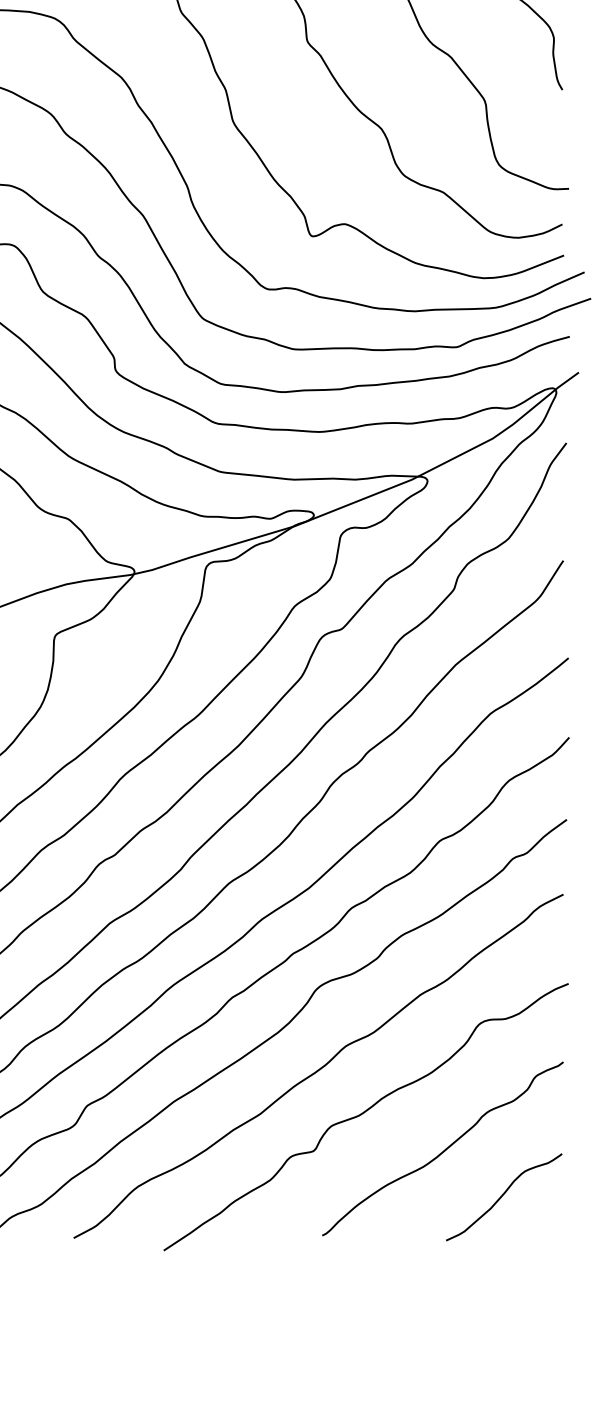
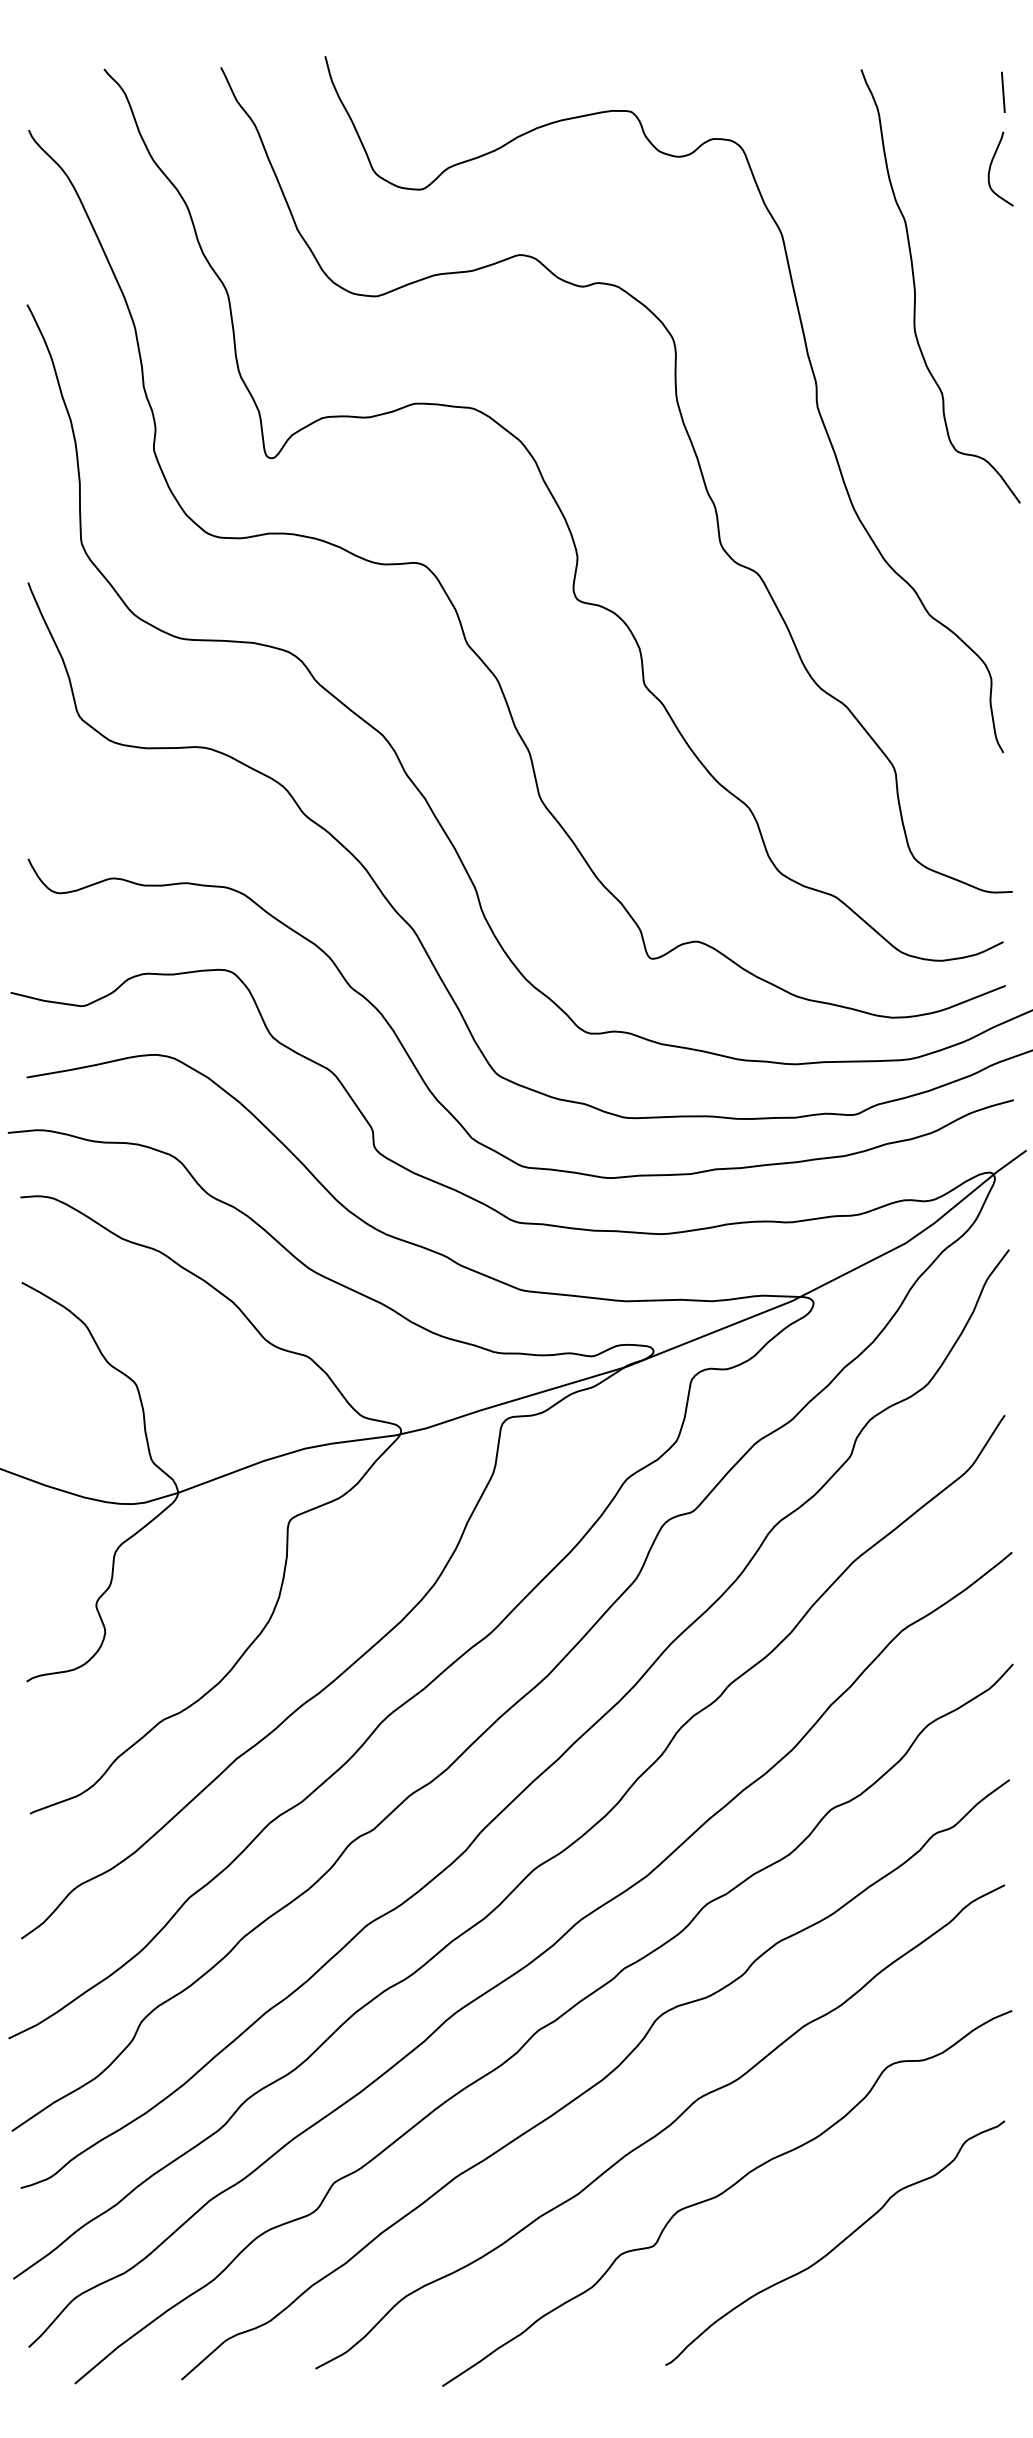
curve: (503, 1195) -> (920, 2308), removed

